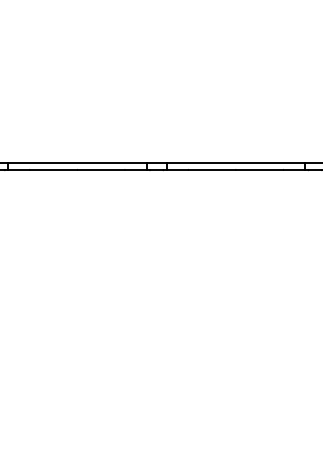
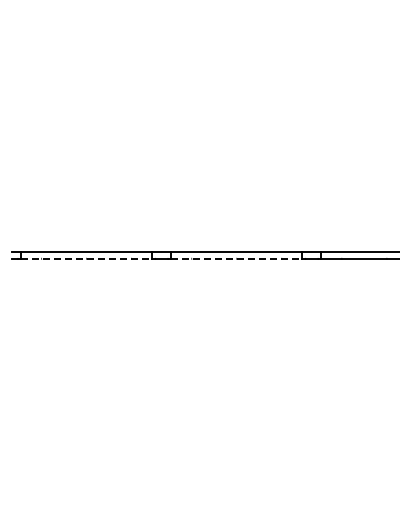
line: (77, 169) -> (86, 258), solid -> dashed
line: (235, 169) -> (236, 258), solid -> dashed

